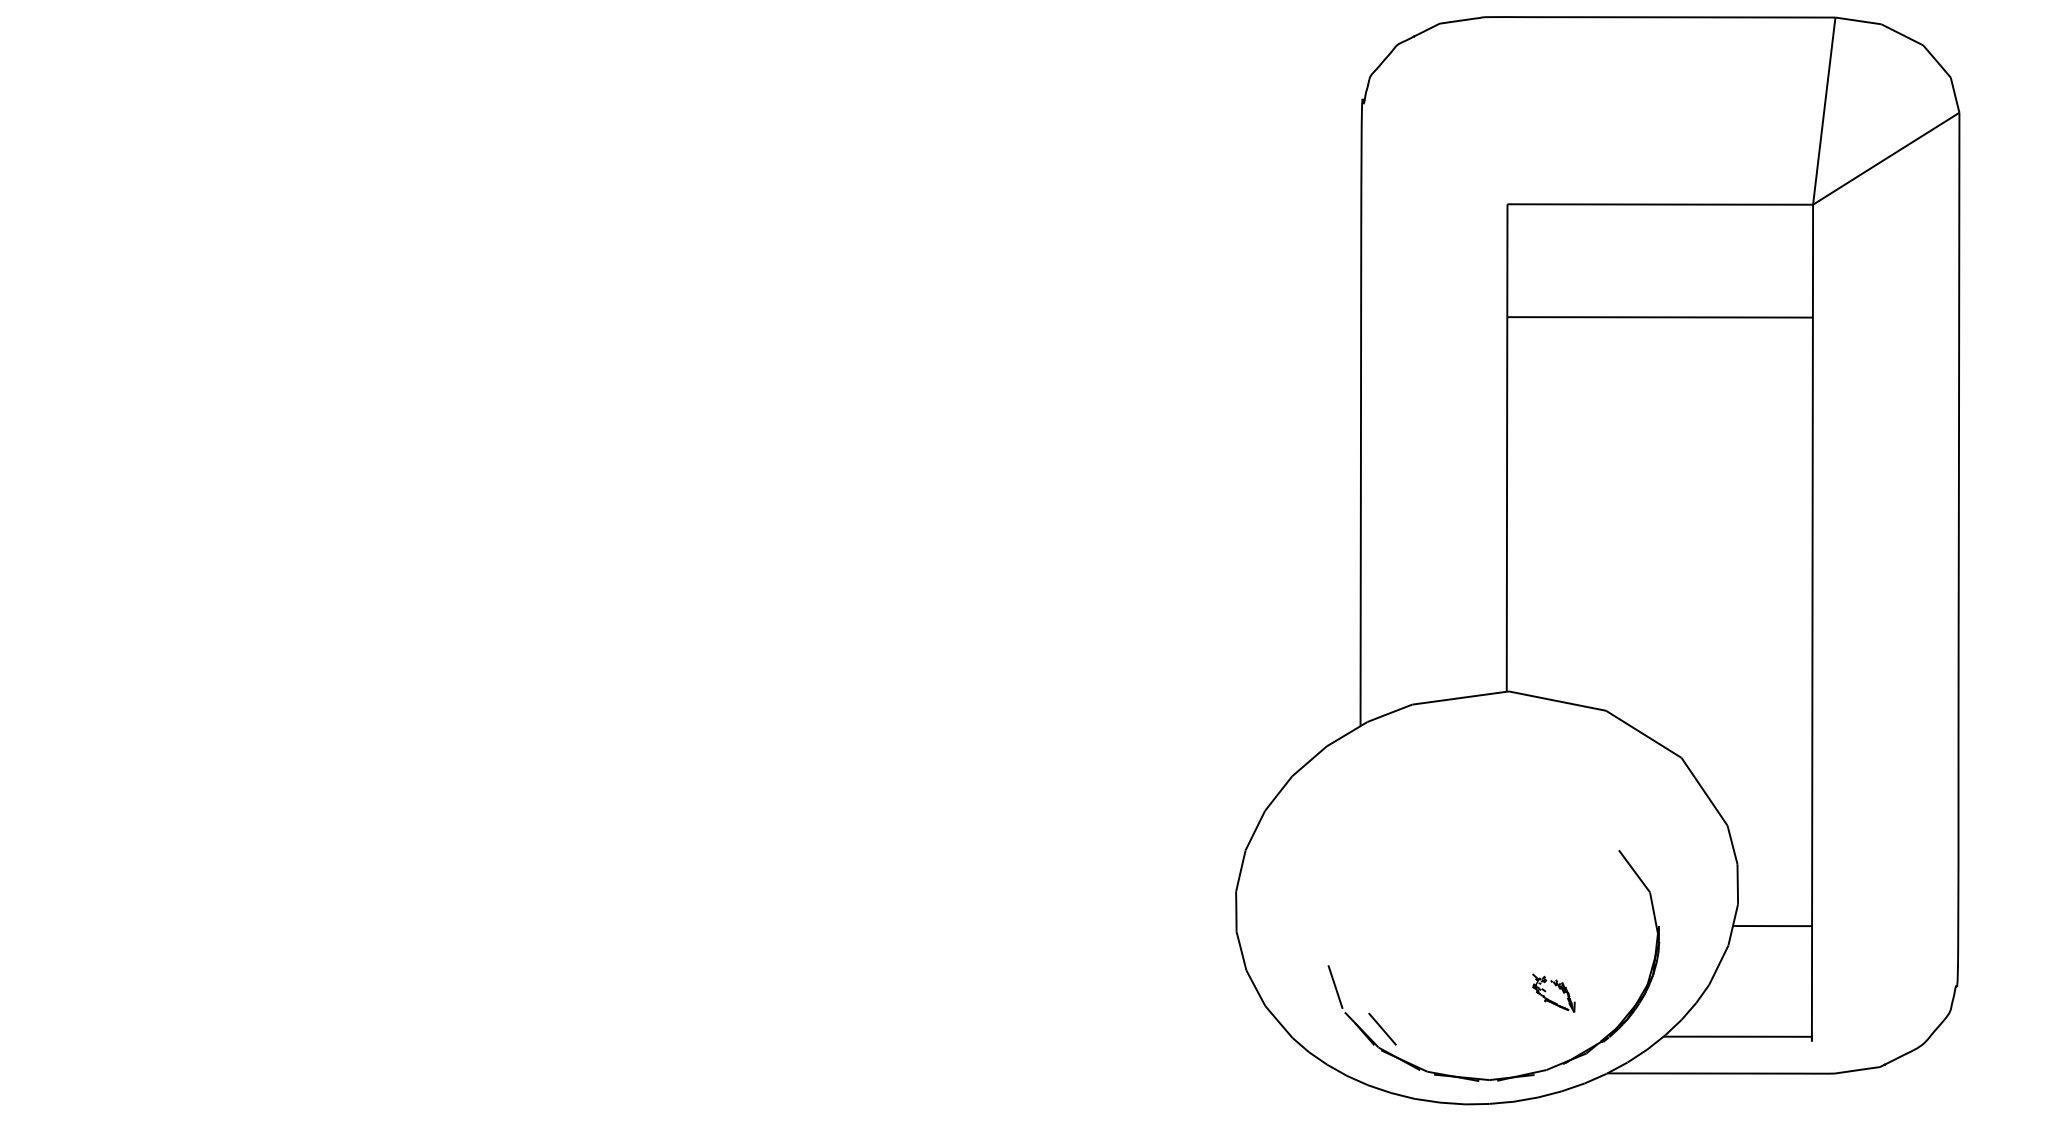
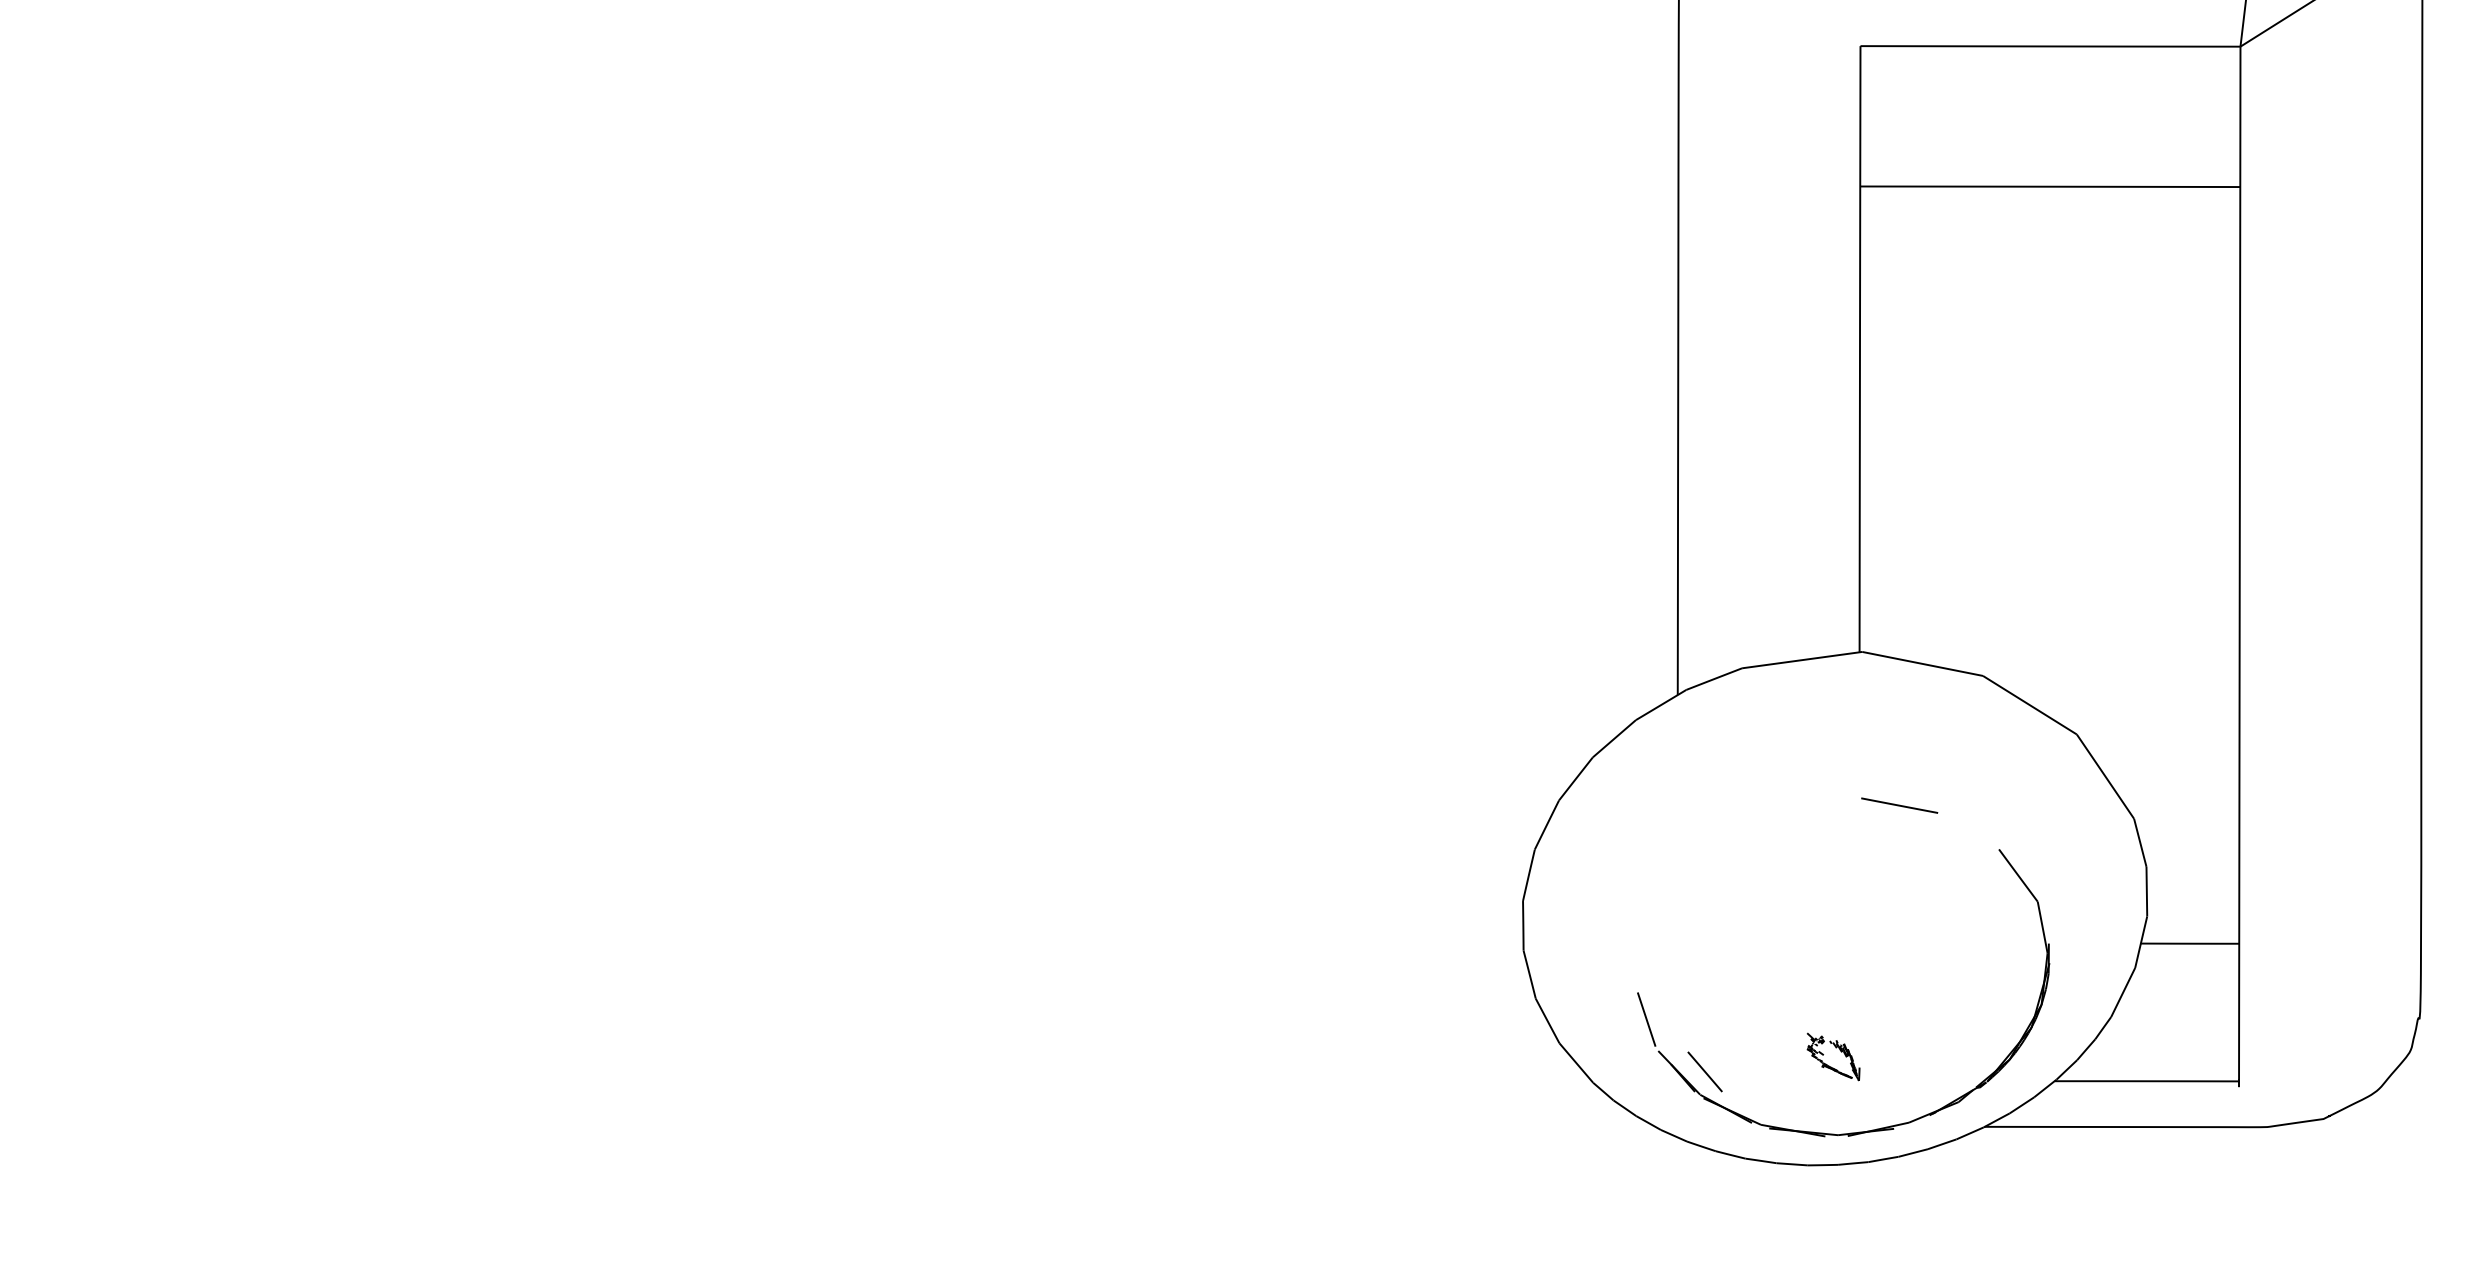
line: (1538, 814) -> (1899, 804), added
part: (1555, 986) -> (1835, 1048), moved

